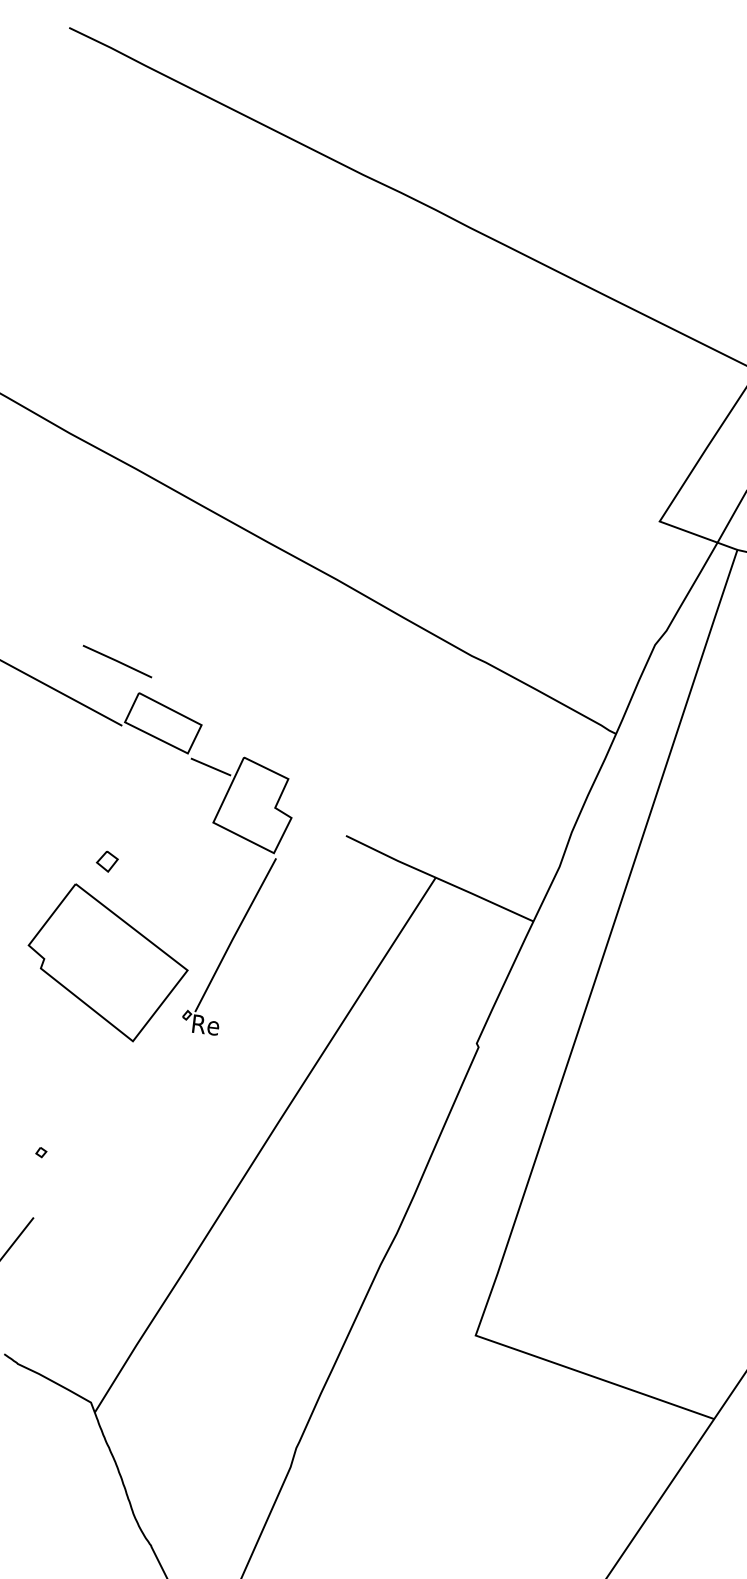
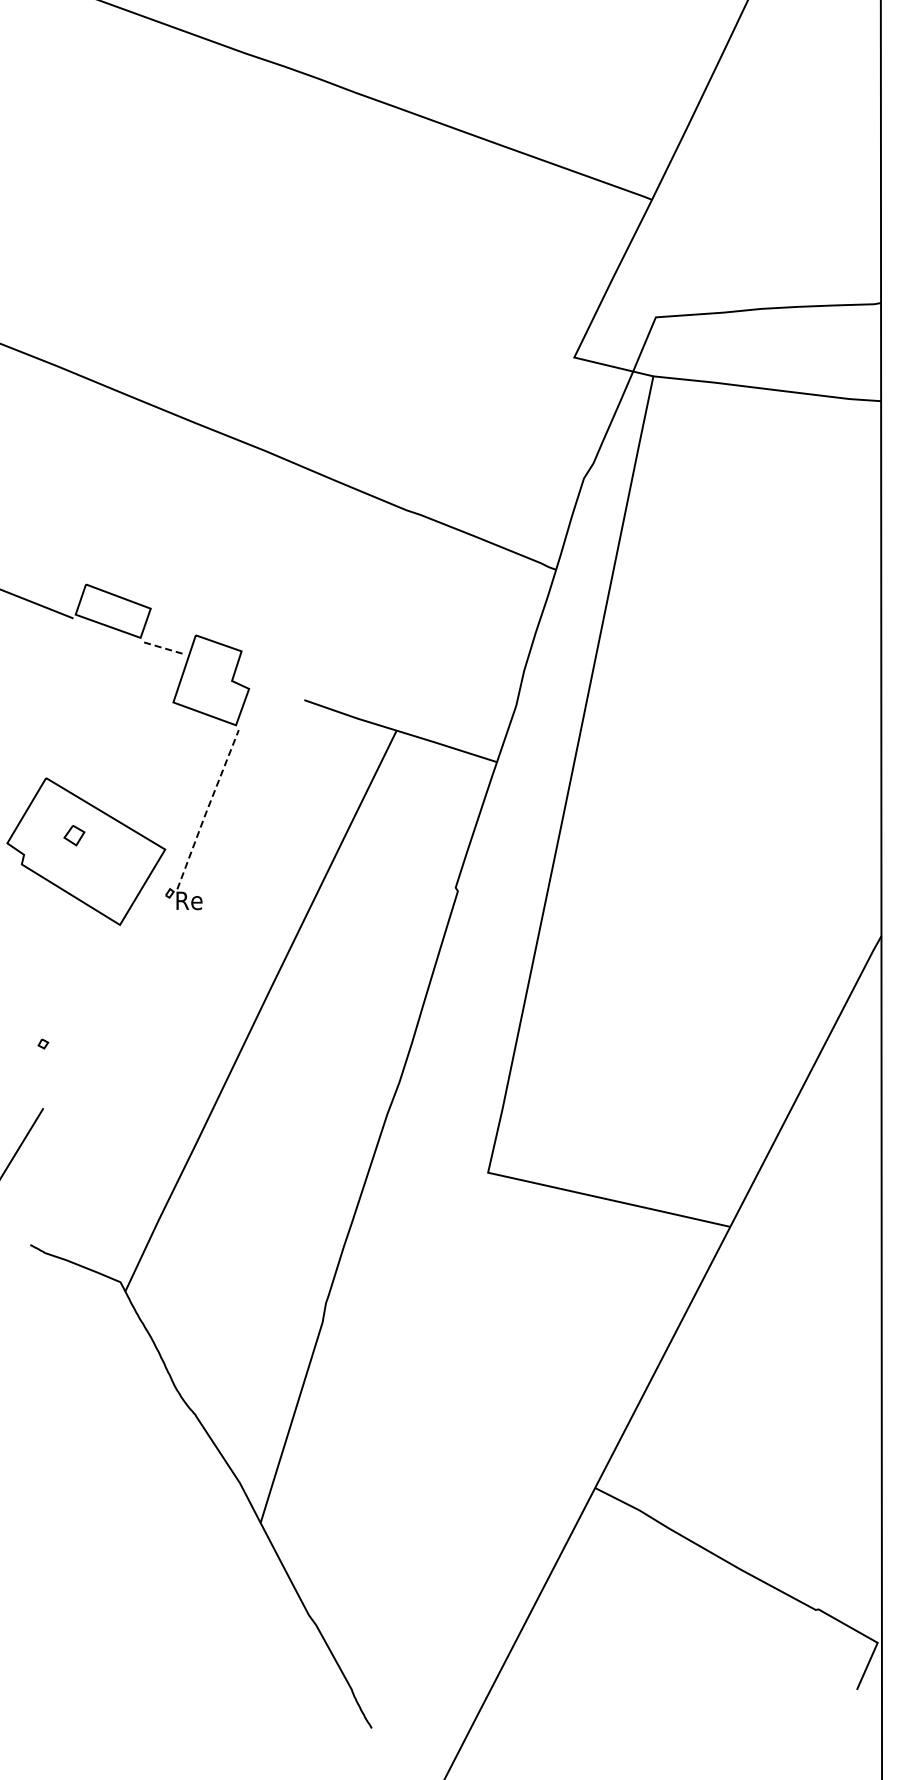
line: (117, 661) -> (61, 556), removed
line: (211, 767) -> (165, 648), solid -> dashed
part: (107, 861) -> (74, 835), moved
line: (235, 934) -> (207, 809), solid -> dashed

